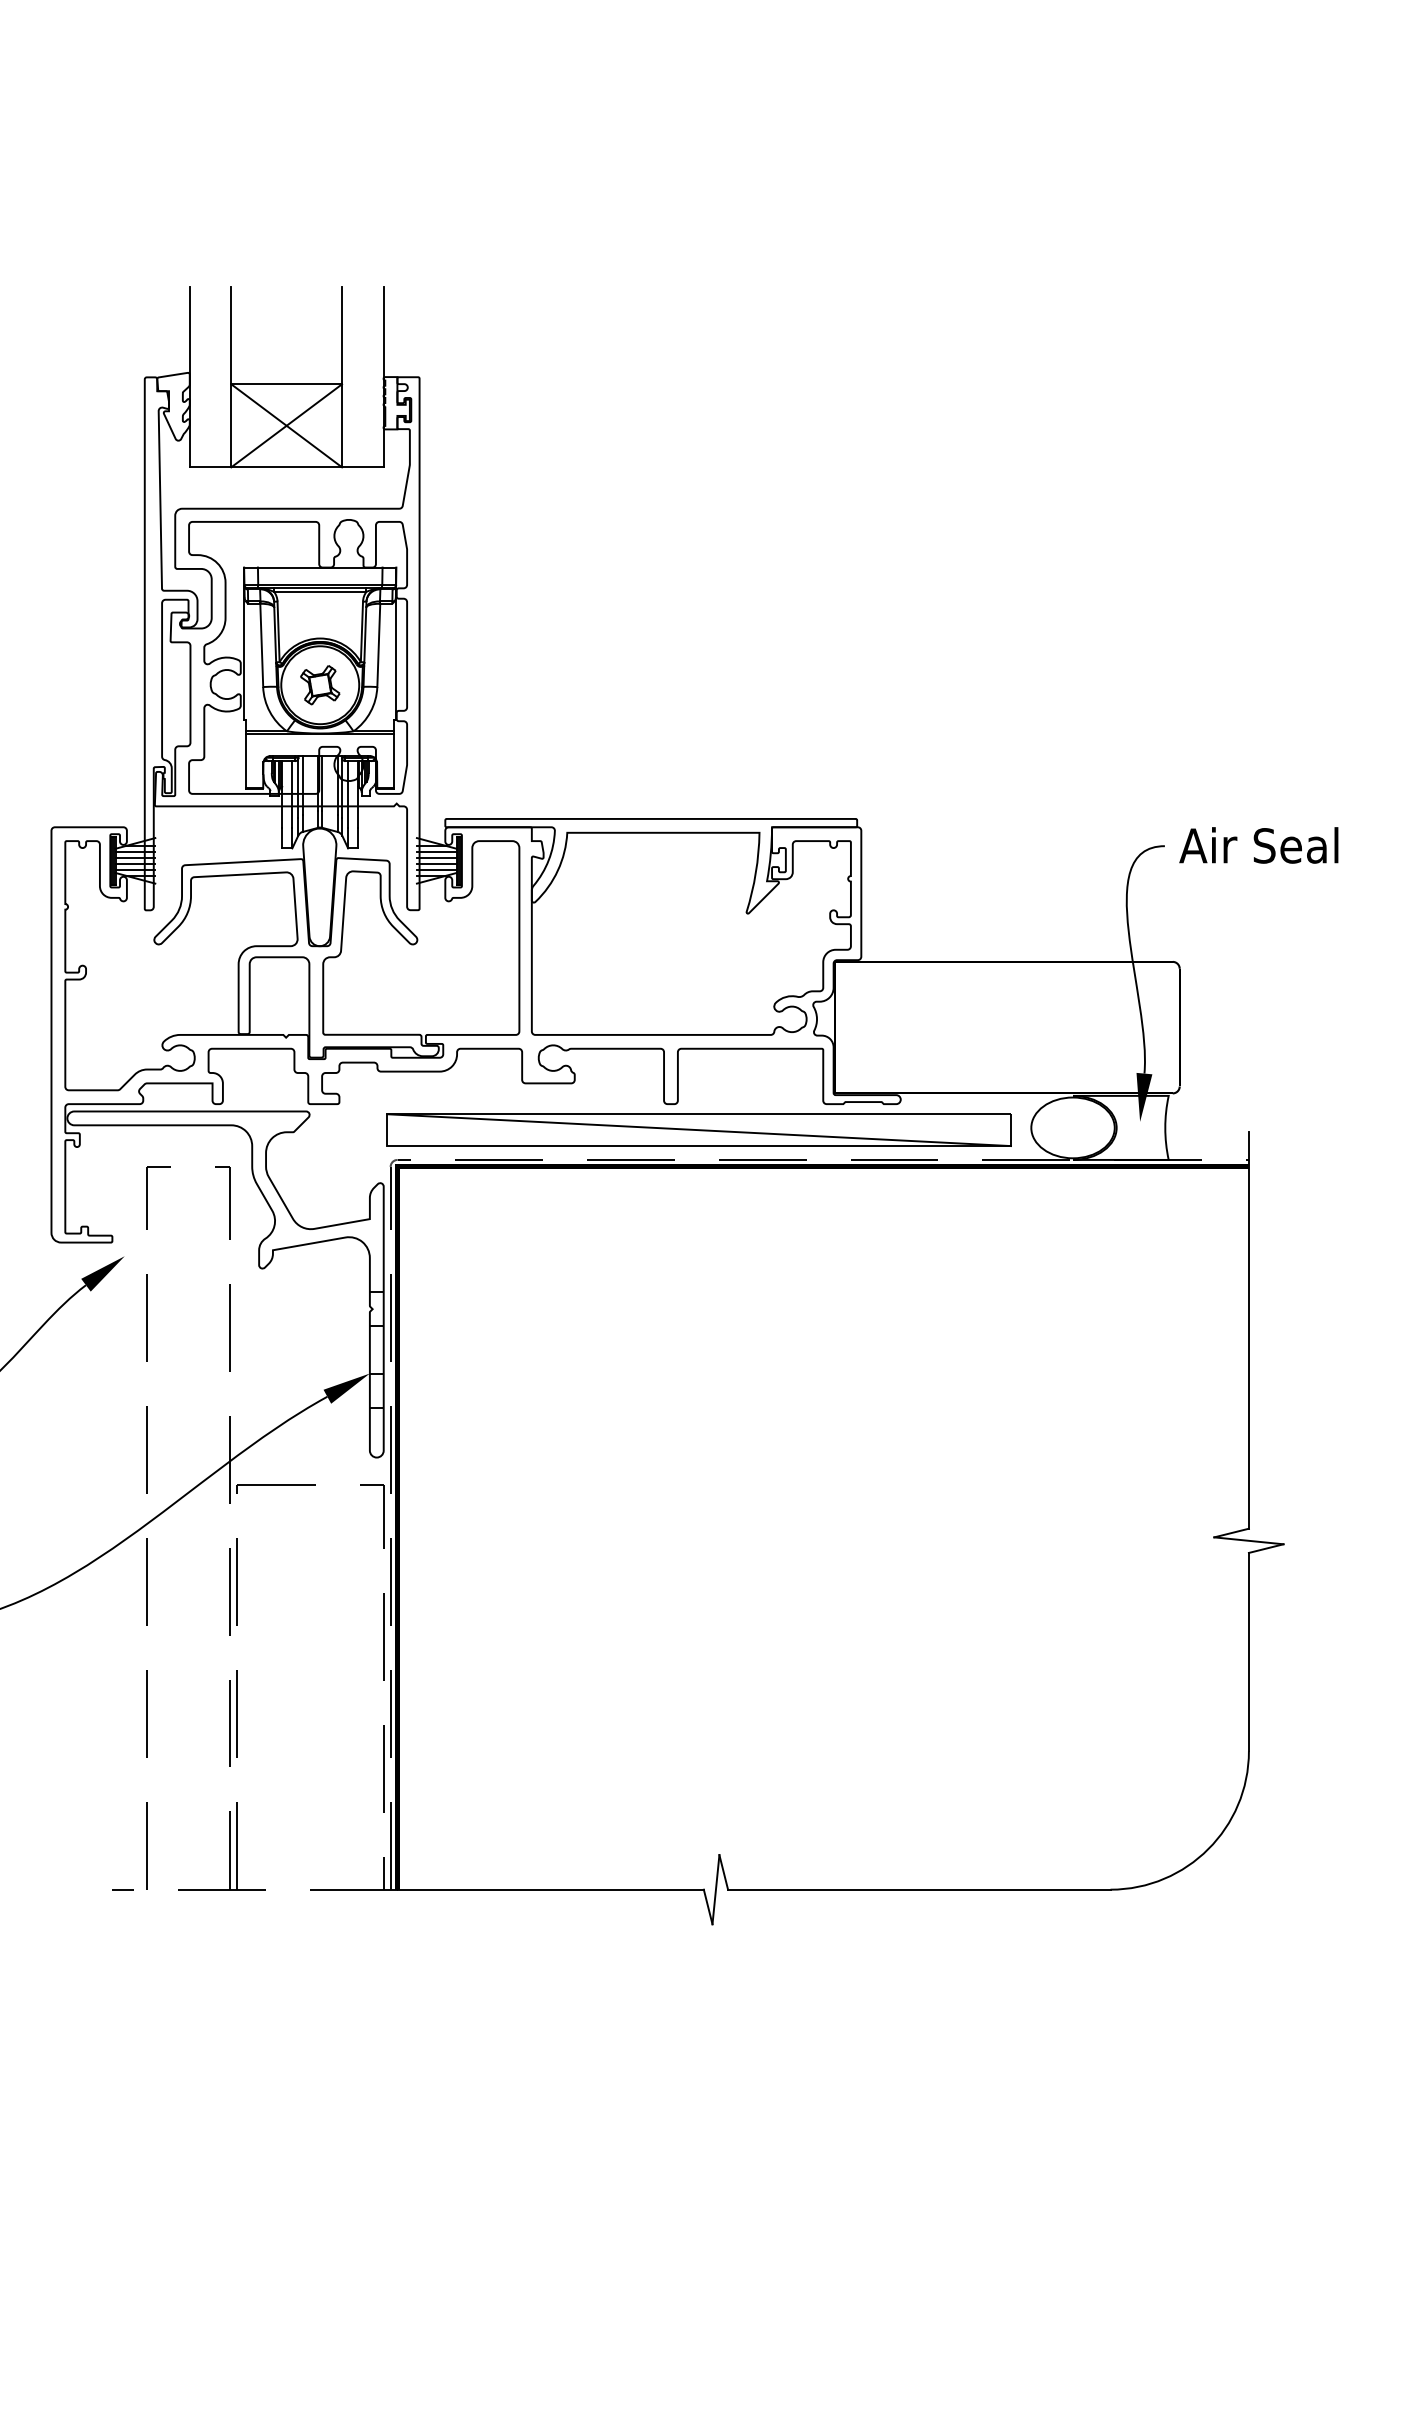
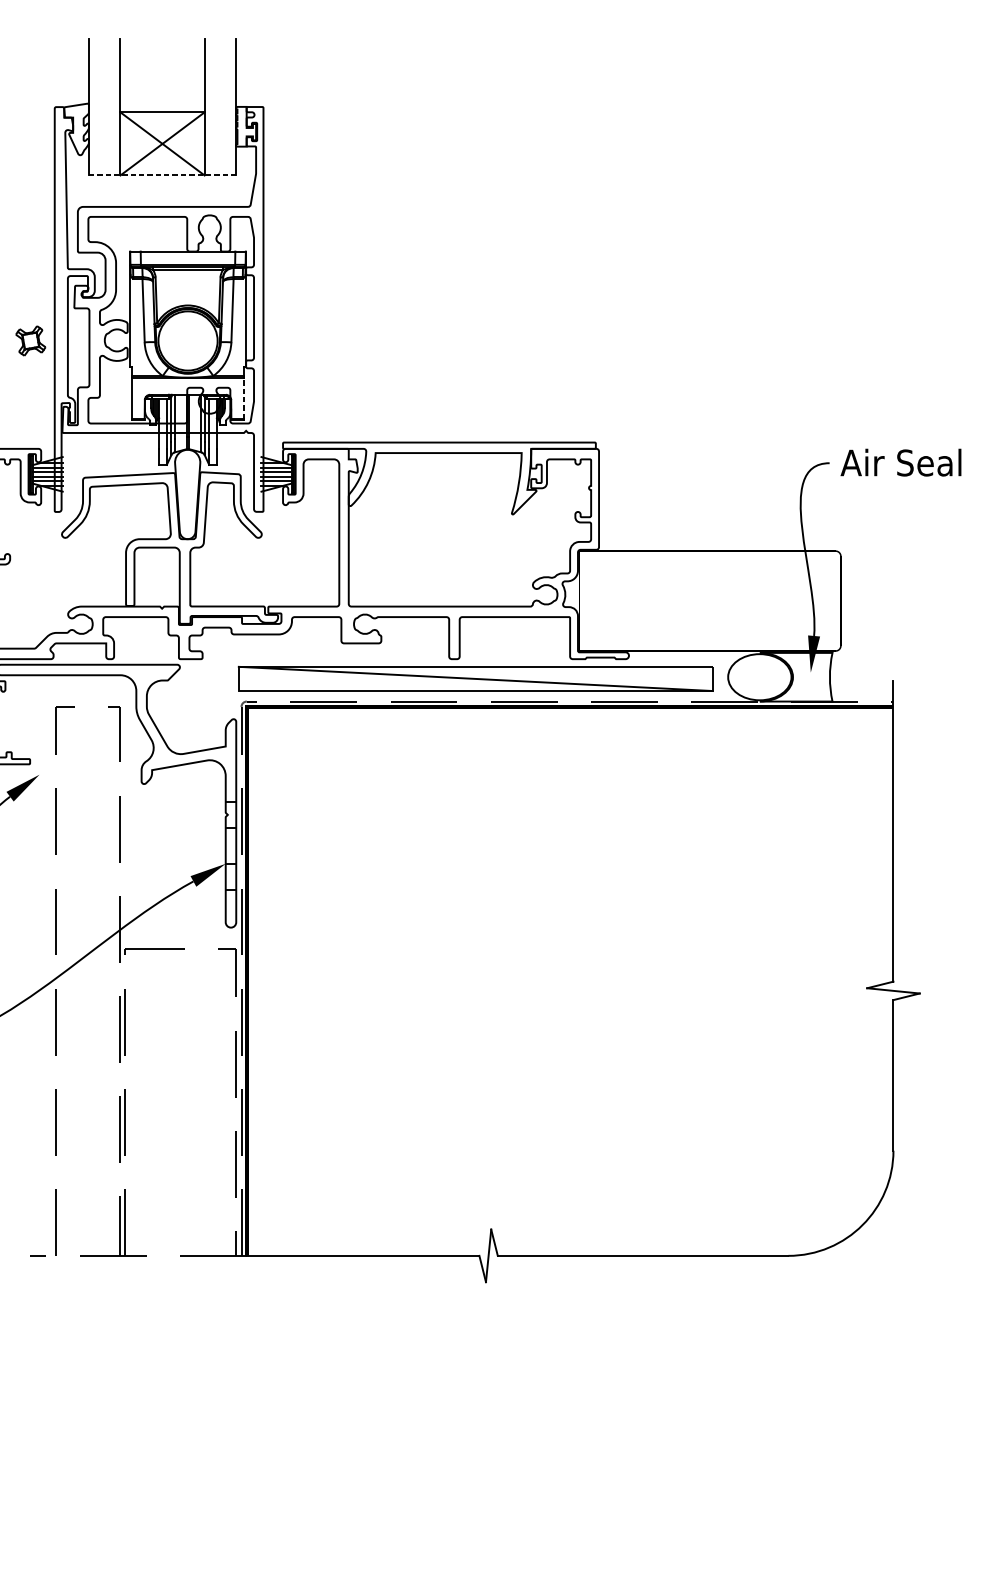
line: (286, 467) -> (162, 175), solid -> dashed
part: (320, 685) -> (30, 341), moved
line: (394, 760) -> (244, 398), solid -> dashed

